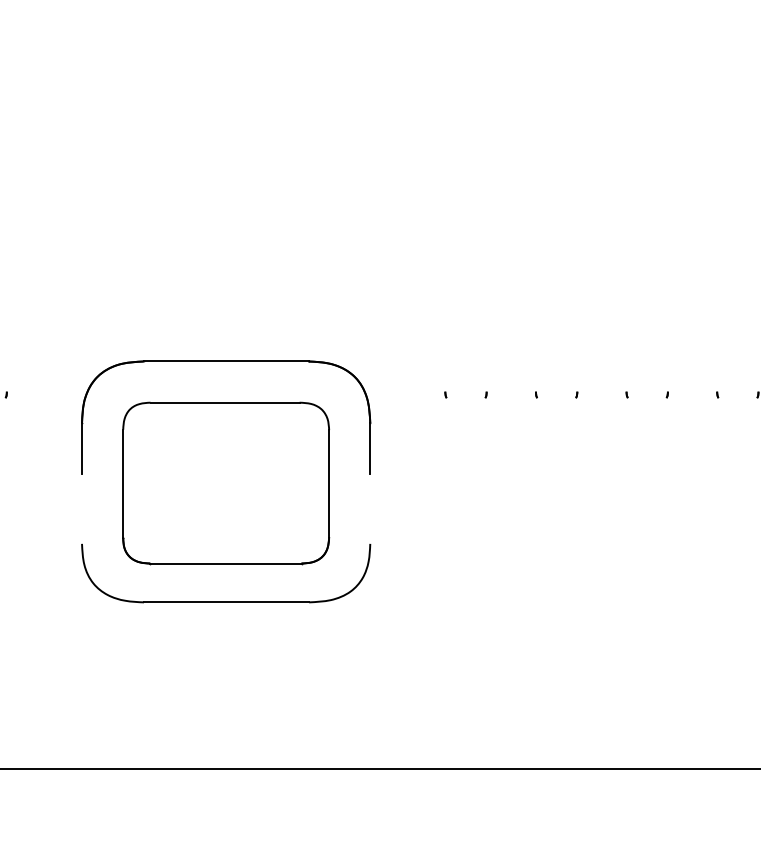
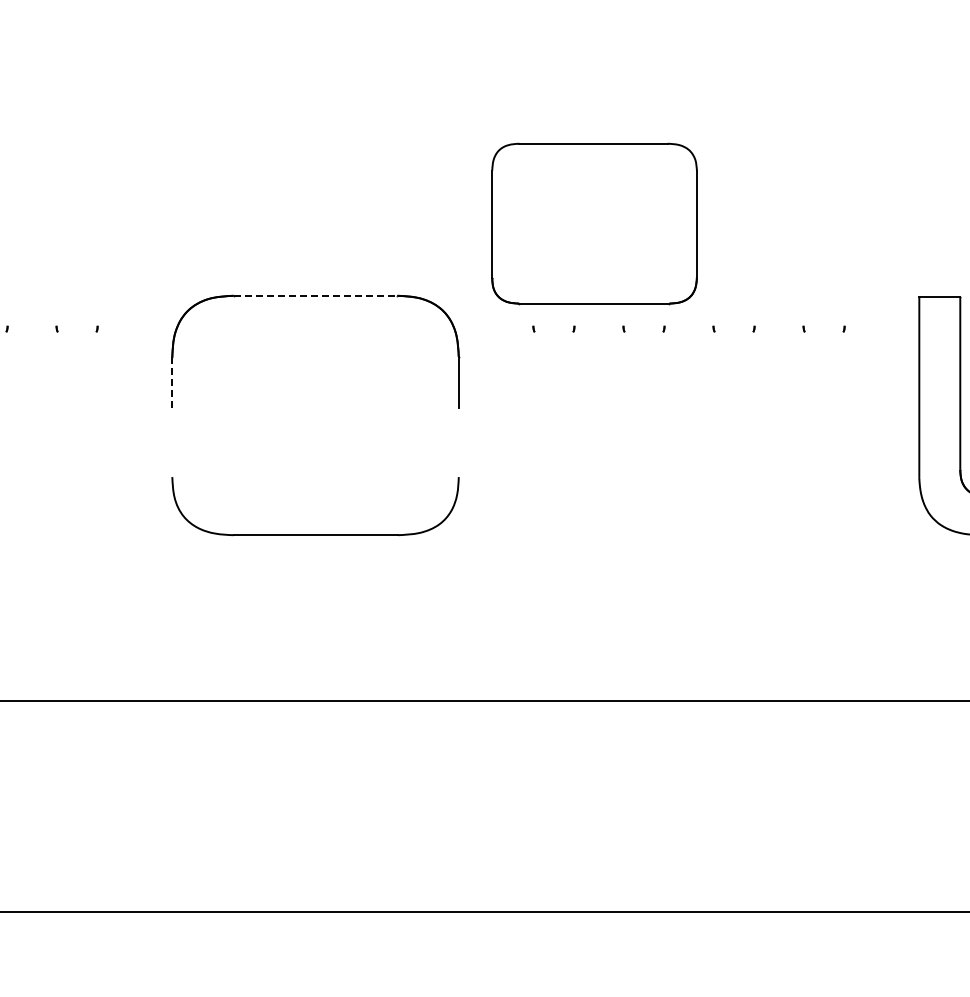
line: (226, 361) -> (315, 295), solid -> dashed
line: (82, 447) -> (172, 381), solid -> dashed
part: (226, 482) -> (594, 223), moved

